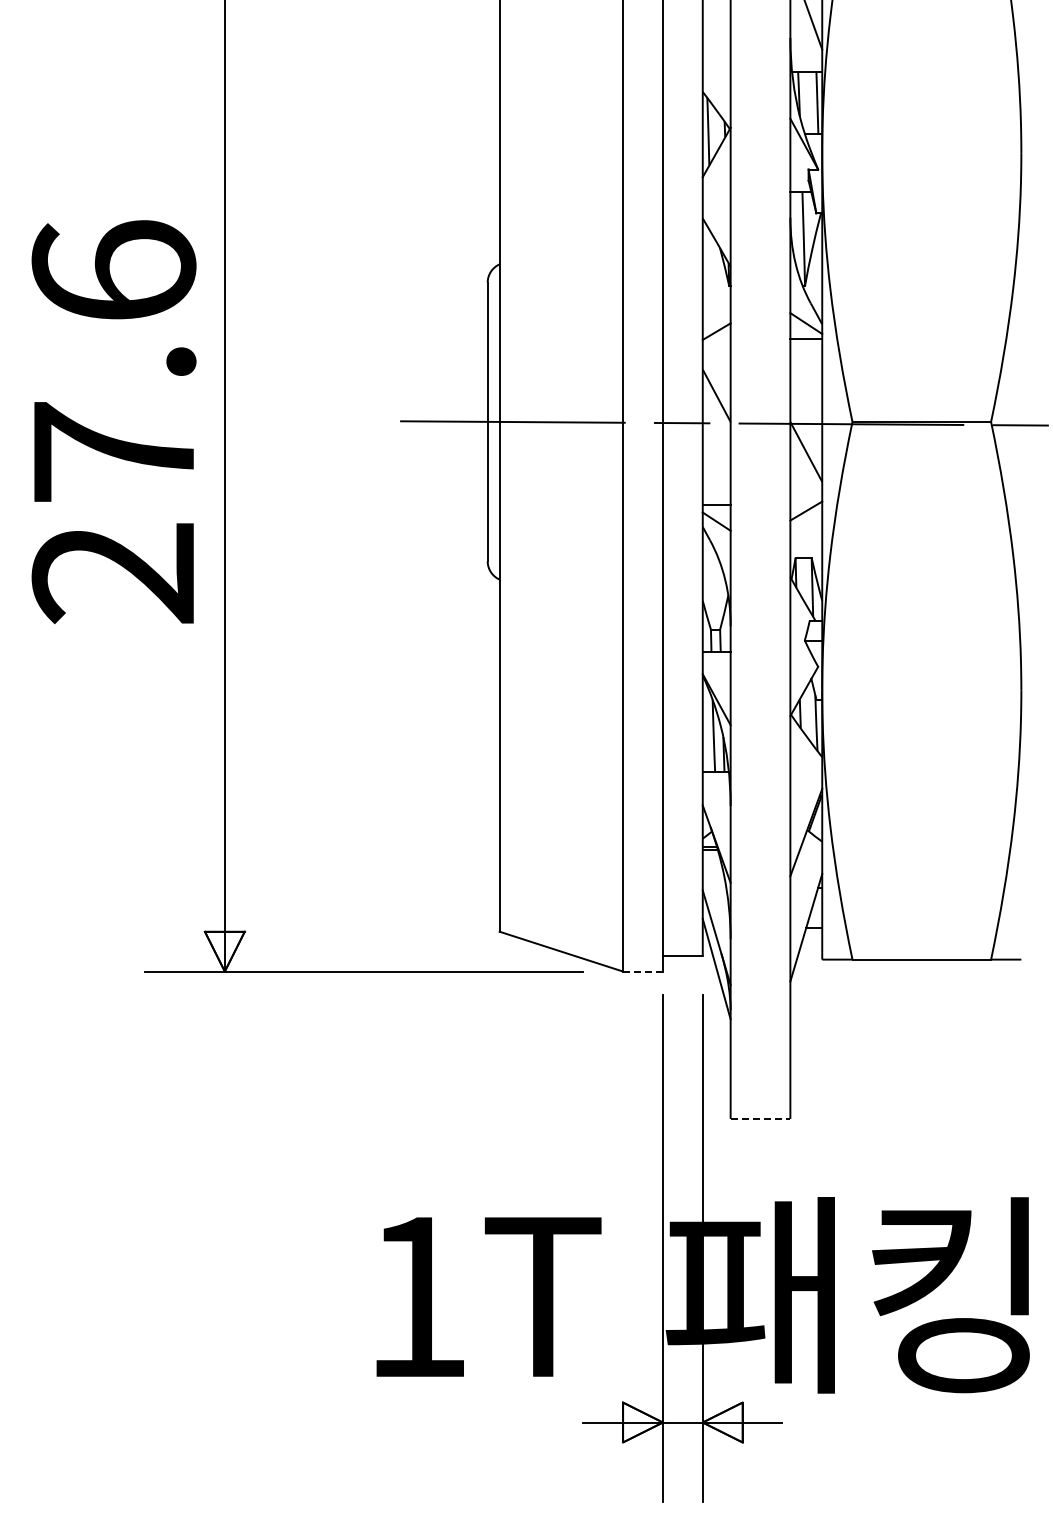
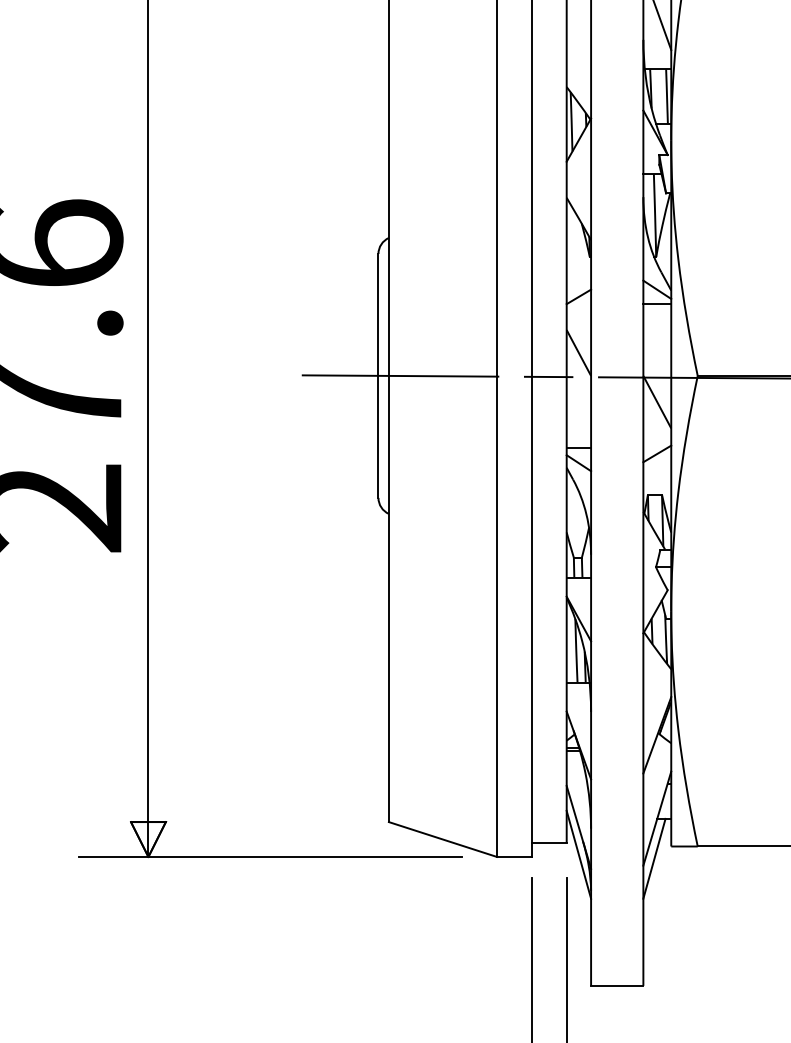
line: (643, 971) -> (514, 856), dashed -> solid
line: (802, 973) -> (653, 858), added
line: (760, 1118) -> (617, 985), dashed -> solid

